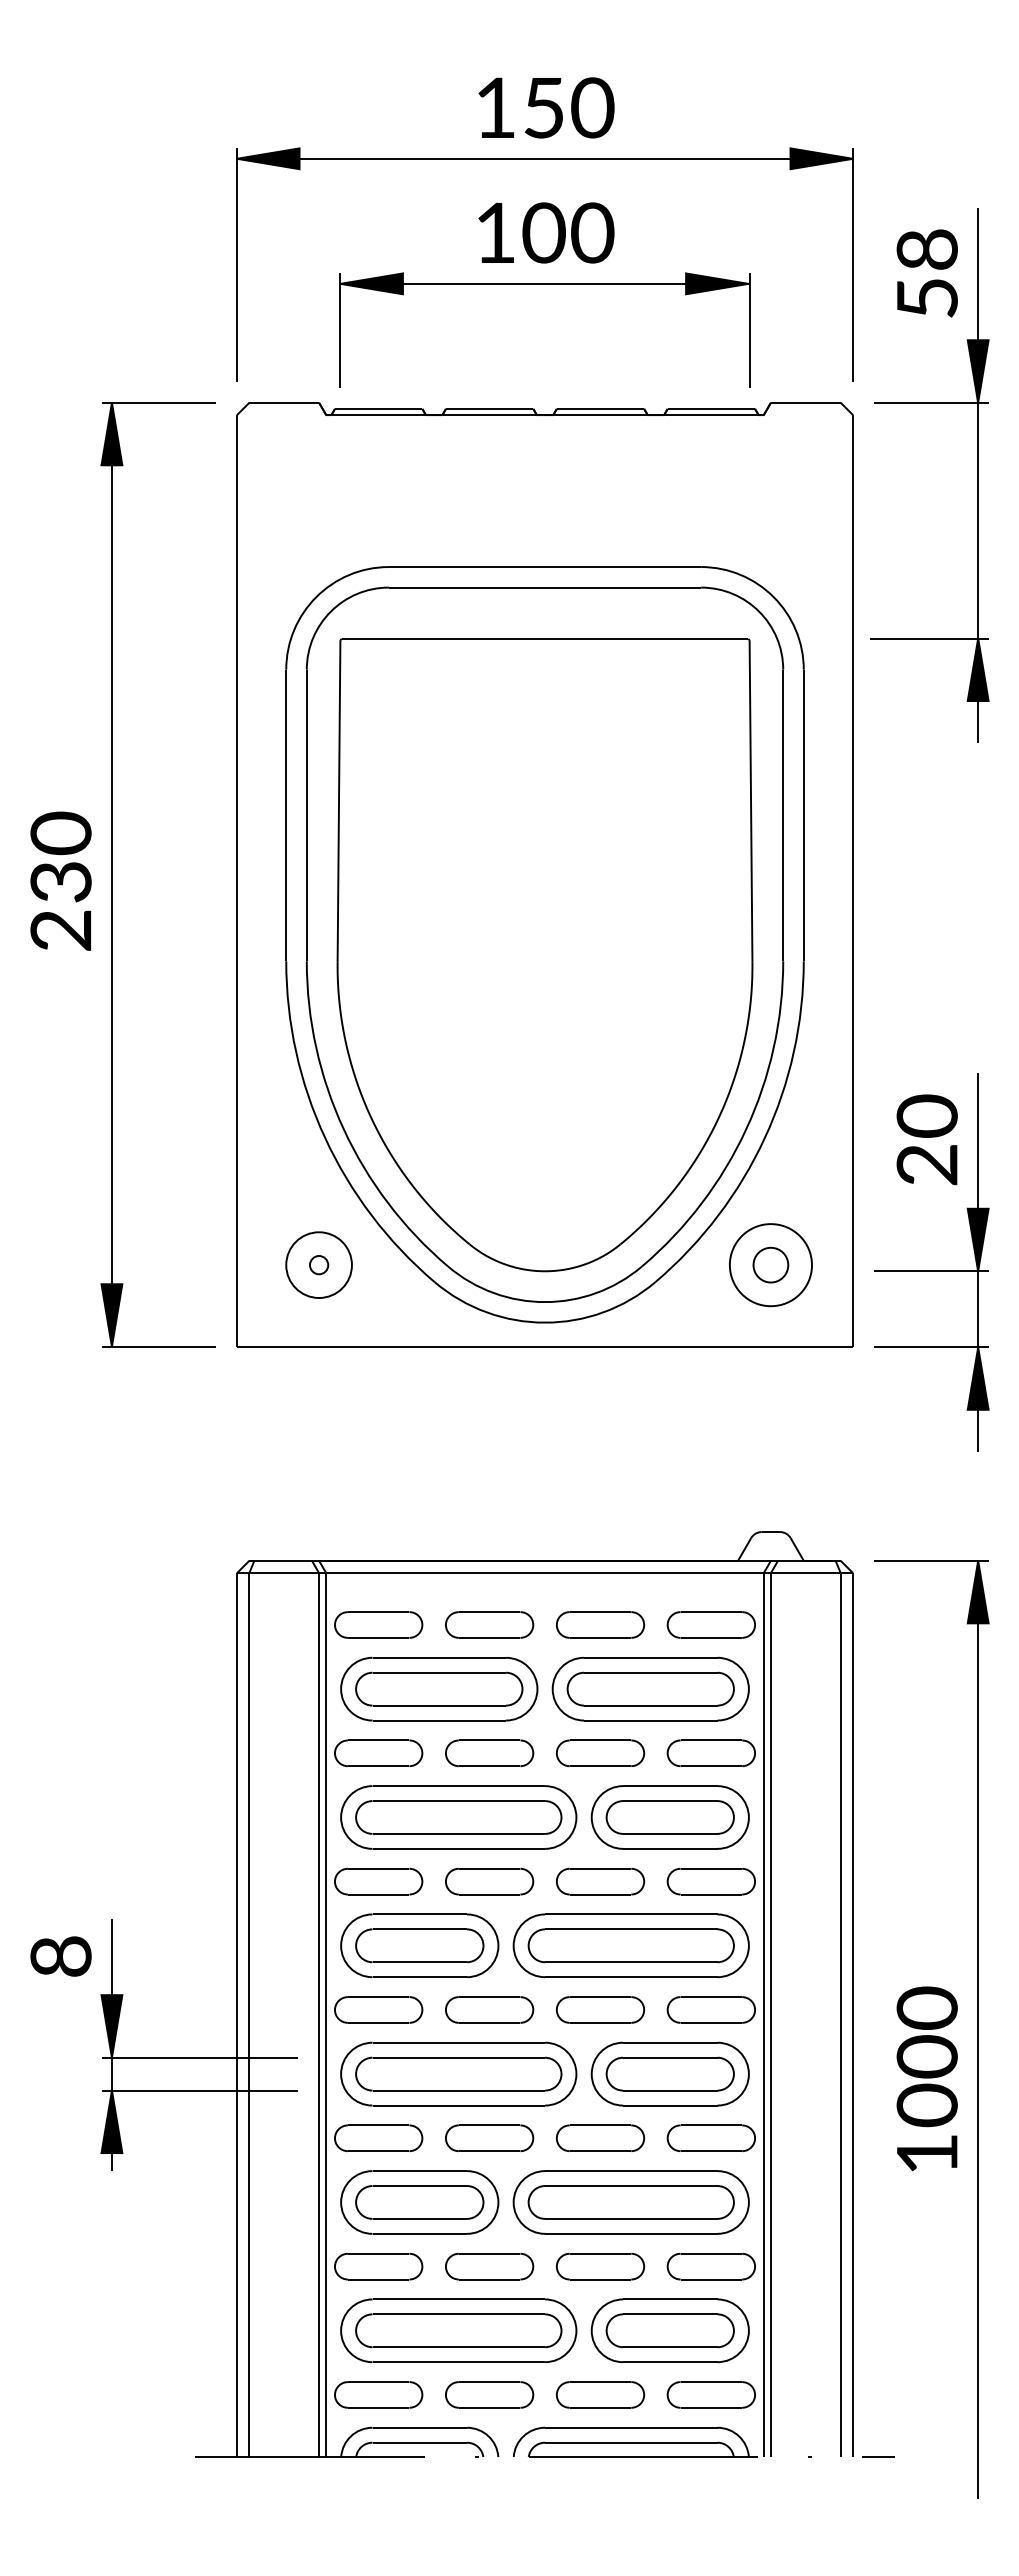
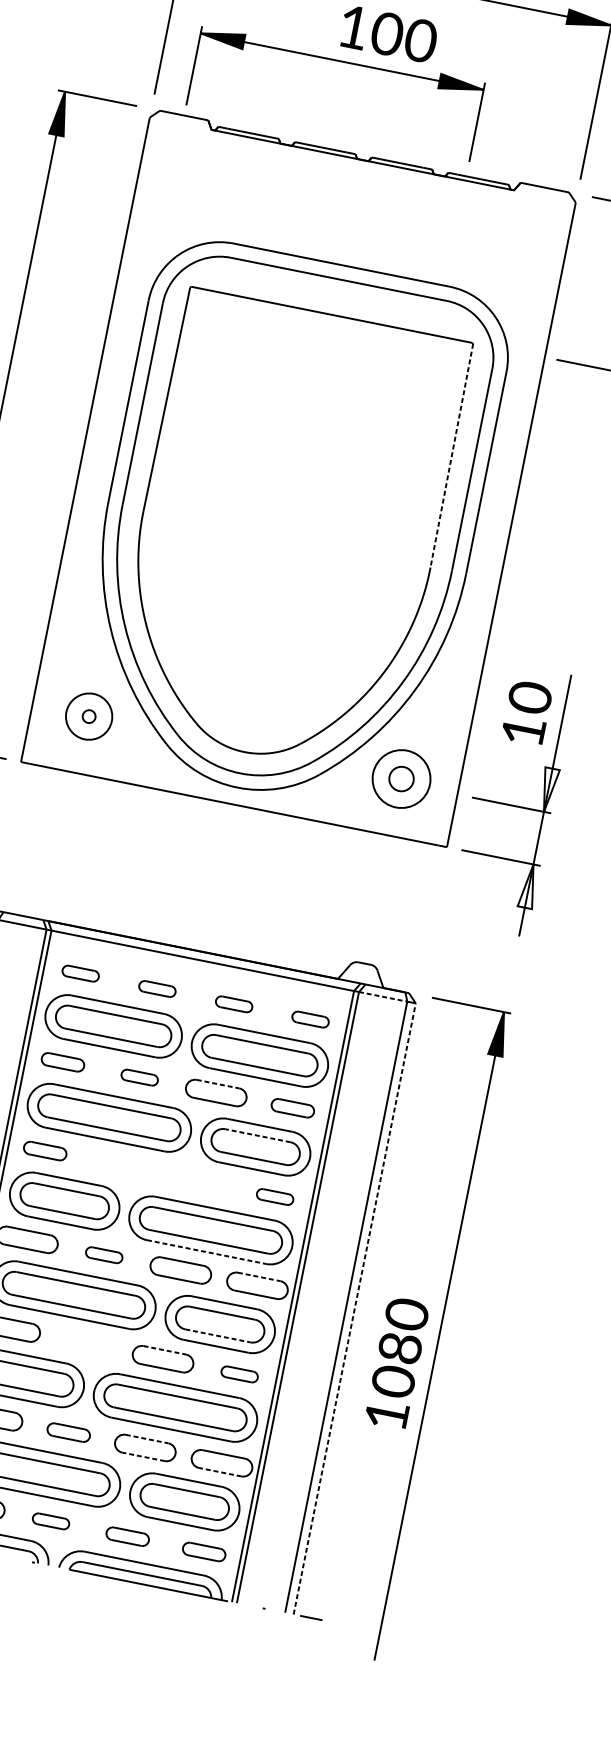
part: (544, 284) -> (341, 61), moved
line: (751, 801) -> (452, 455), solid -> dashed
text: (926, 1165) -> (522, 731), 20 -> 10
fill: (977, 1239) -> (547, 789), removed
fill: (977, 1378) -> (528, 885), removed
line: (805, 1573) -> (382, 997), solid -> dashed
part: (378, 1624) -> (80, 973), size x0.6
part: (489, 1624) -> (157, 988), size x0.6
part: (600, 1624) -> (234, 1003), size x0.6
part: (710, 1624) -> (310, 1019), size x0.6
line: (600, 1740) -> (218, 1084), solid -> dashed
part: (378, 1752) -> (62, 1061), size x0.7
part: (489, 1752) -> (139, 1077), size x0.6
part: (710, 1752) -> (292, 1107), size x0.7
line: (669, 1801) -> (257, 1135), solid -> dashed
part: (378, 1881) -> (45, 1151), size x0.7
part: (489, 1881) -> (121, 1166), removed
part: (600, 1881) -> (198, 1181), removed
part: (710, 1881) -> (274, 1196), size x0.6
line: (631, 1977) -> (206, 1252), solid -> dashed
line: (711, 1997) -> (259, 1277), solid -> dashed
part: (489, 2009) -> (104, 1254), size x0.6
line: (853, 2015) -> (354, 1309), solid -> dashed
text: (927, 2056) -> (400, 1347), 1000 -> 1080
line: (670, 2090) -> (218, 1335), solid -> dashed
line: (600, 2125) -> (164, 1350), solid -> dashed
part: (489, 2137) -> (86, 1343), removed
part: (710, 2137) -> (239, 1373), size x0.6
line: (600, 2253) -> (147, 1438), solid -> dashed
part: (489, 2266) -> (68, 1432), size x0.7
line: (600, 2279) -> (143, 1456), solid -> dashed
line: (711, 2279) -> (220, 1472), solid -> dashed
part: (489, 2394) -> (50, 1521), size x0.6
part: (600, 2394) -> (127, 1536), size x0.7
part: (710, 2394) -> (203, 1551), size x0.7

